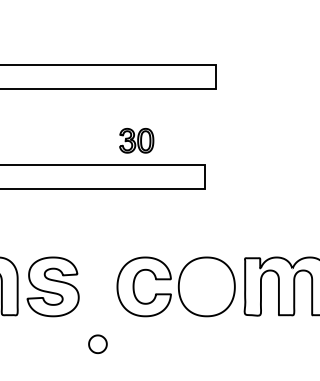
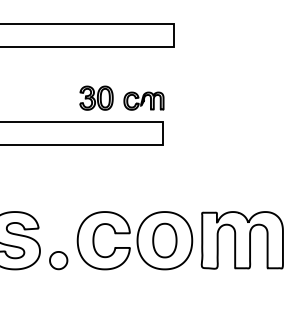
part: (185, 143) -> (144, 100), added
part: (206, 286) -> (164, 240), added
part: (97, 343) -> (58, 259), moved

